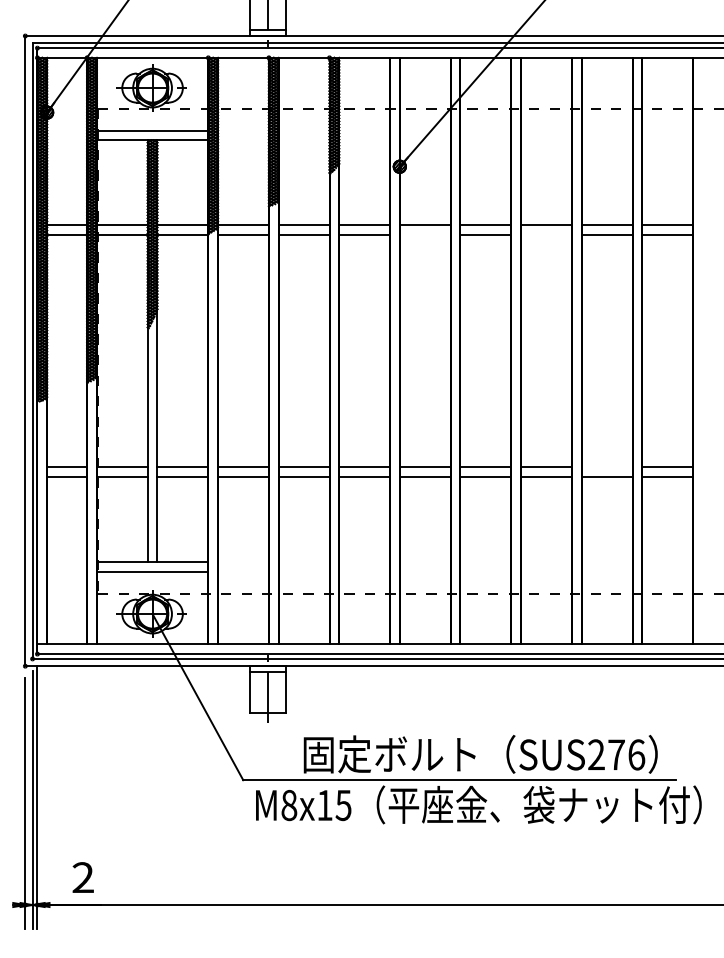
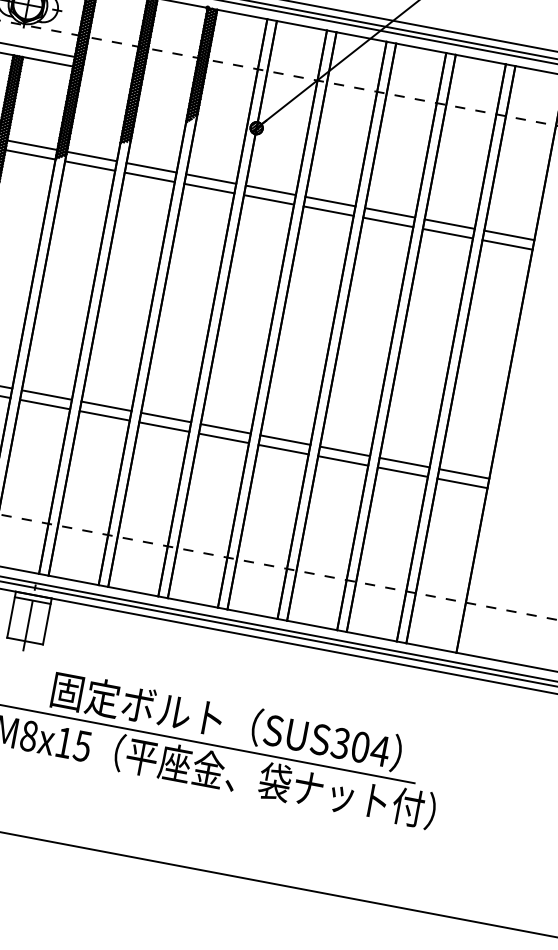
line: (424, 234) -> (268, 199), added
line: (546, 234) -> (388, 222), added
line: (606, 467) -> (404, 462), added
text: (616, 754) -> (360, 746), SUS276 -> SUS304

